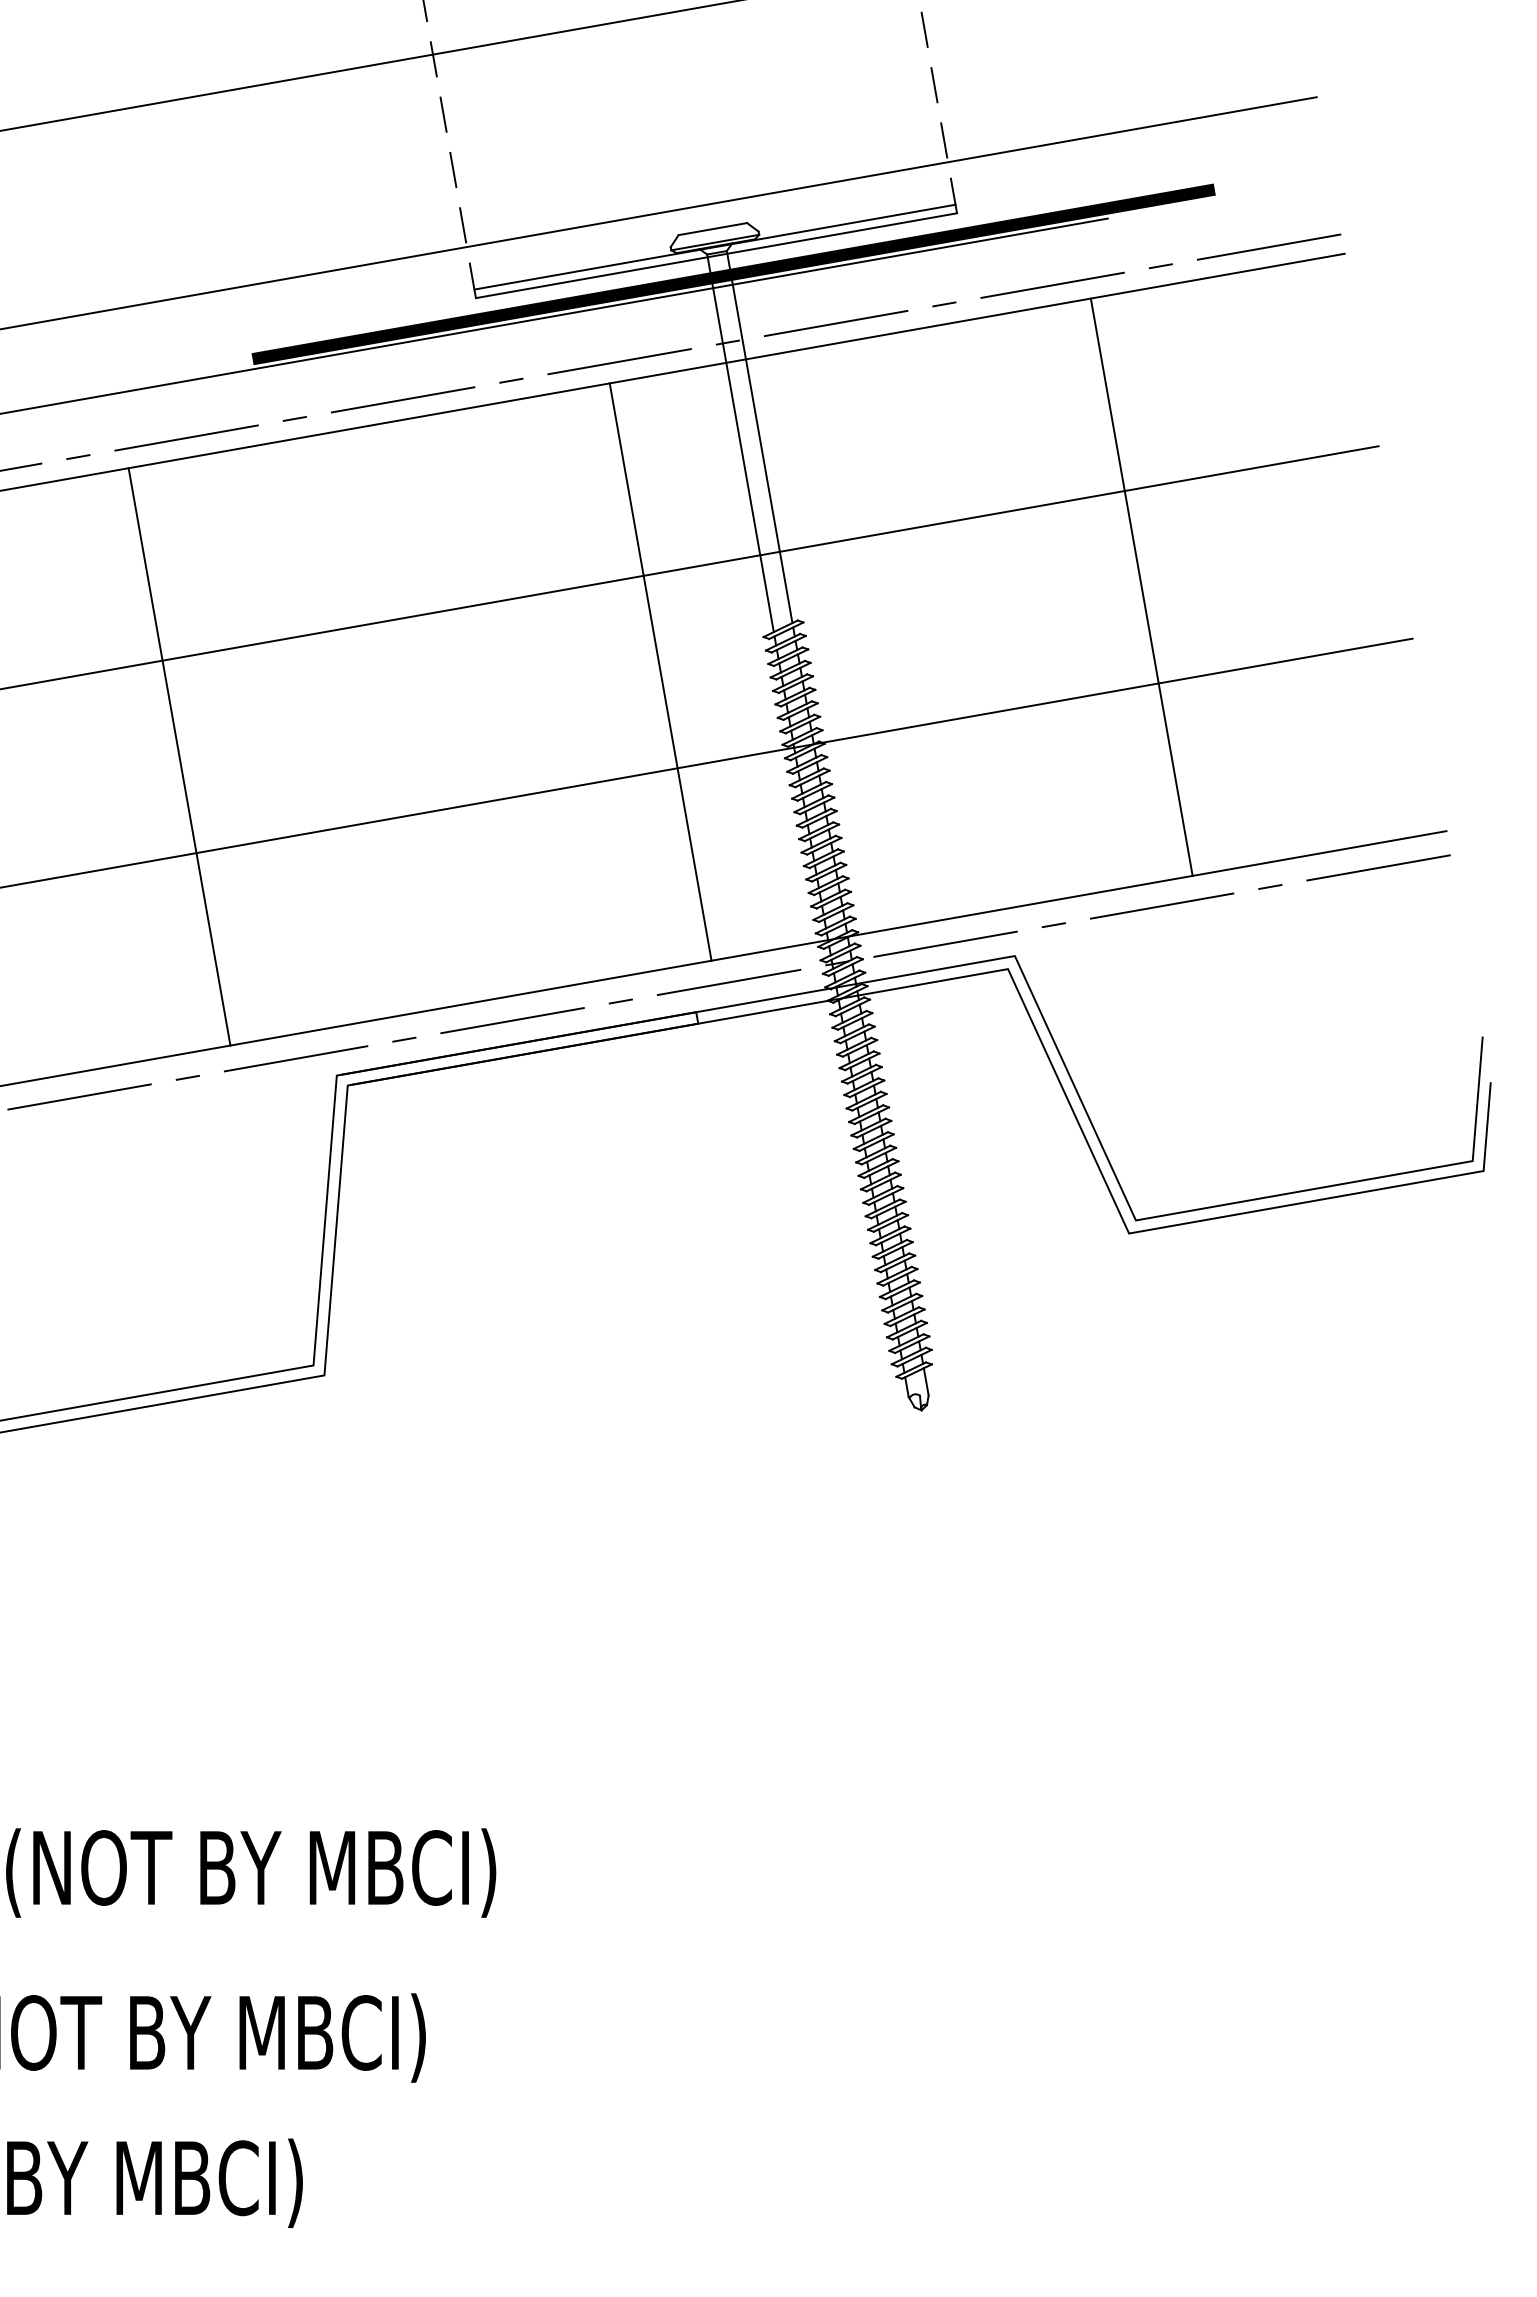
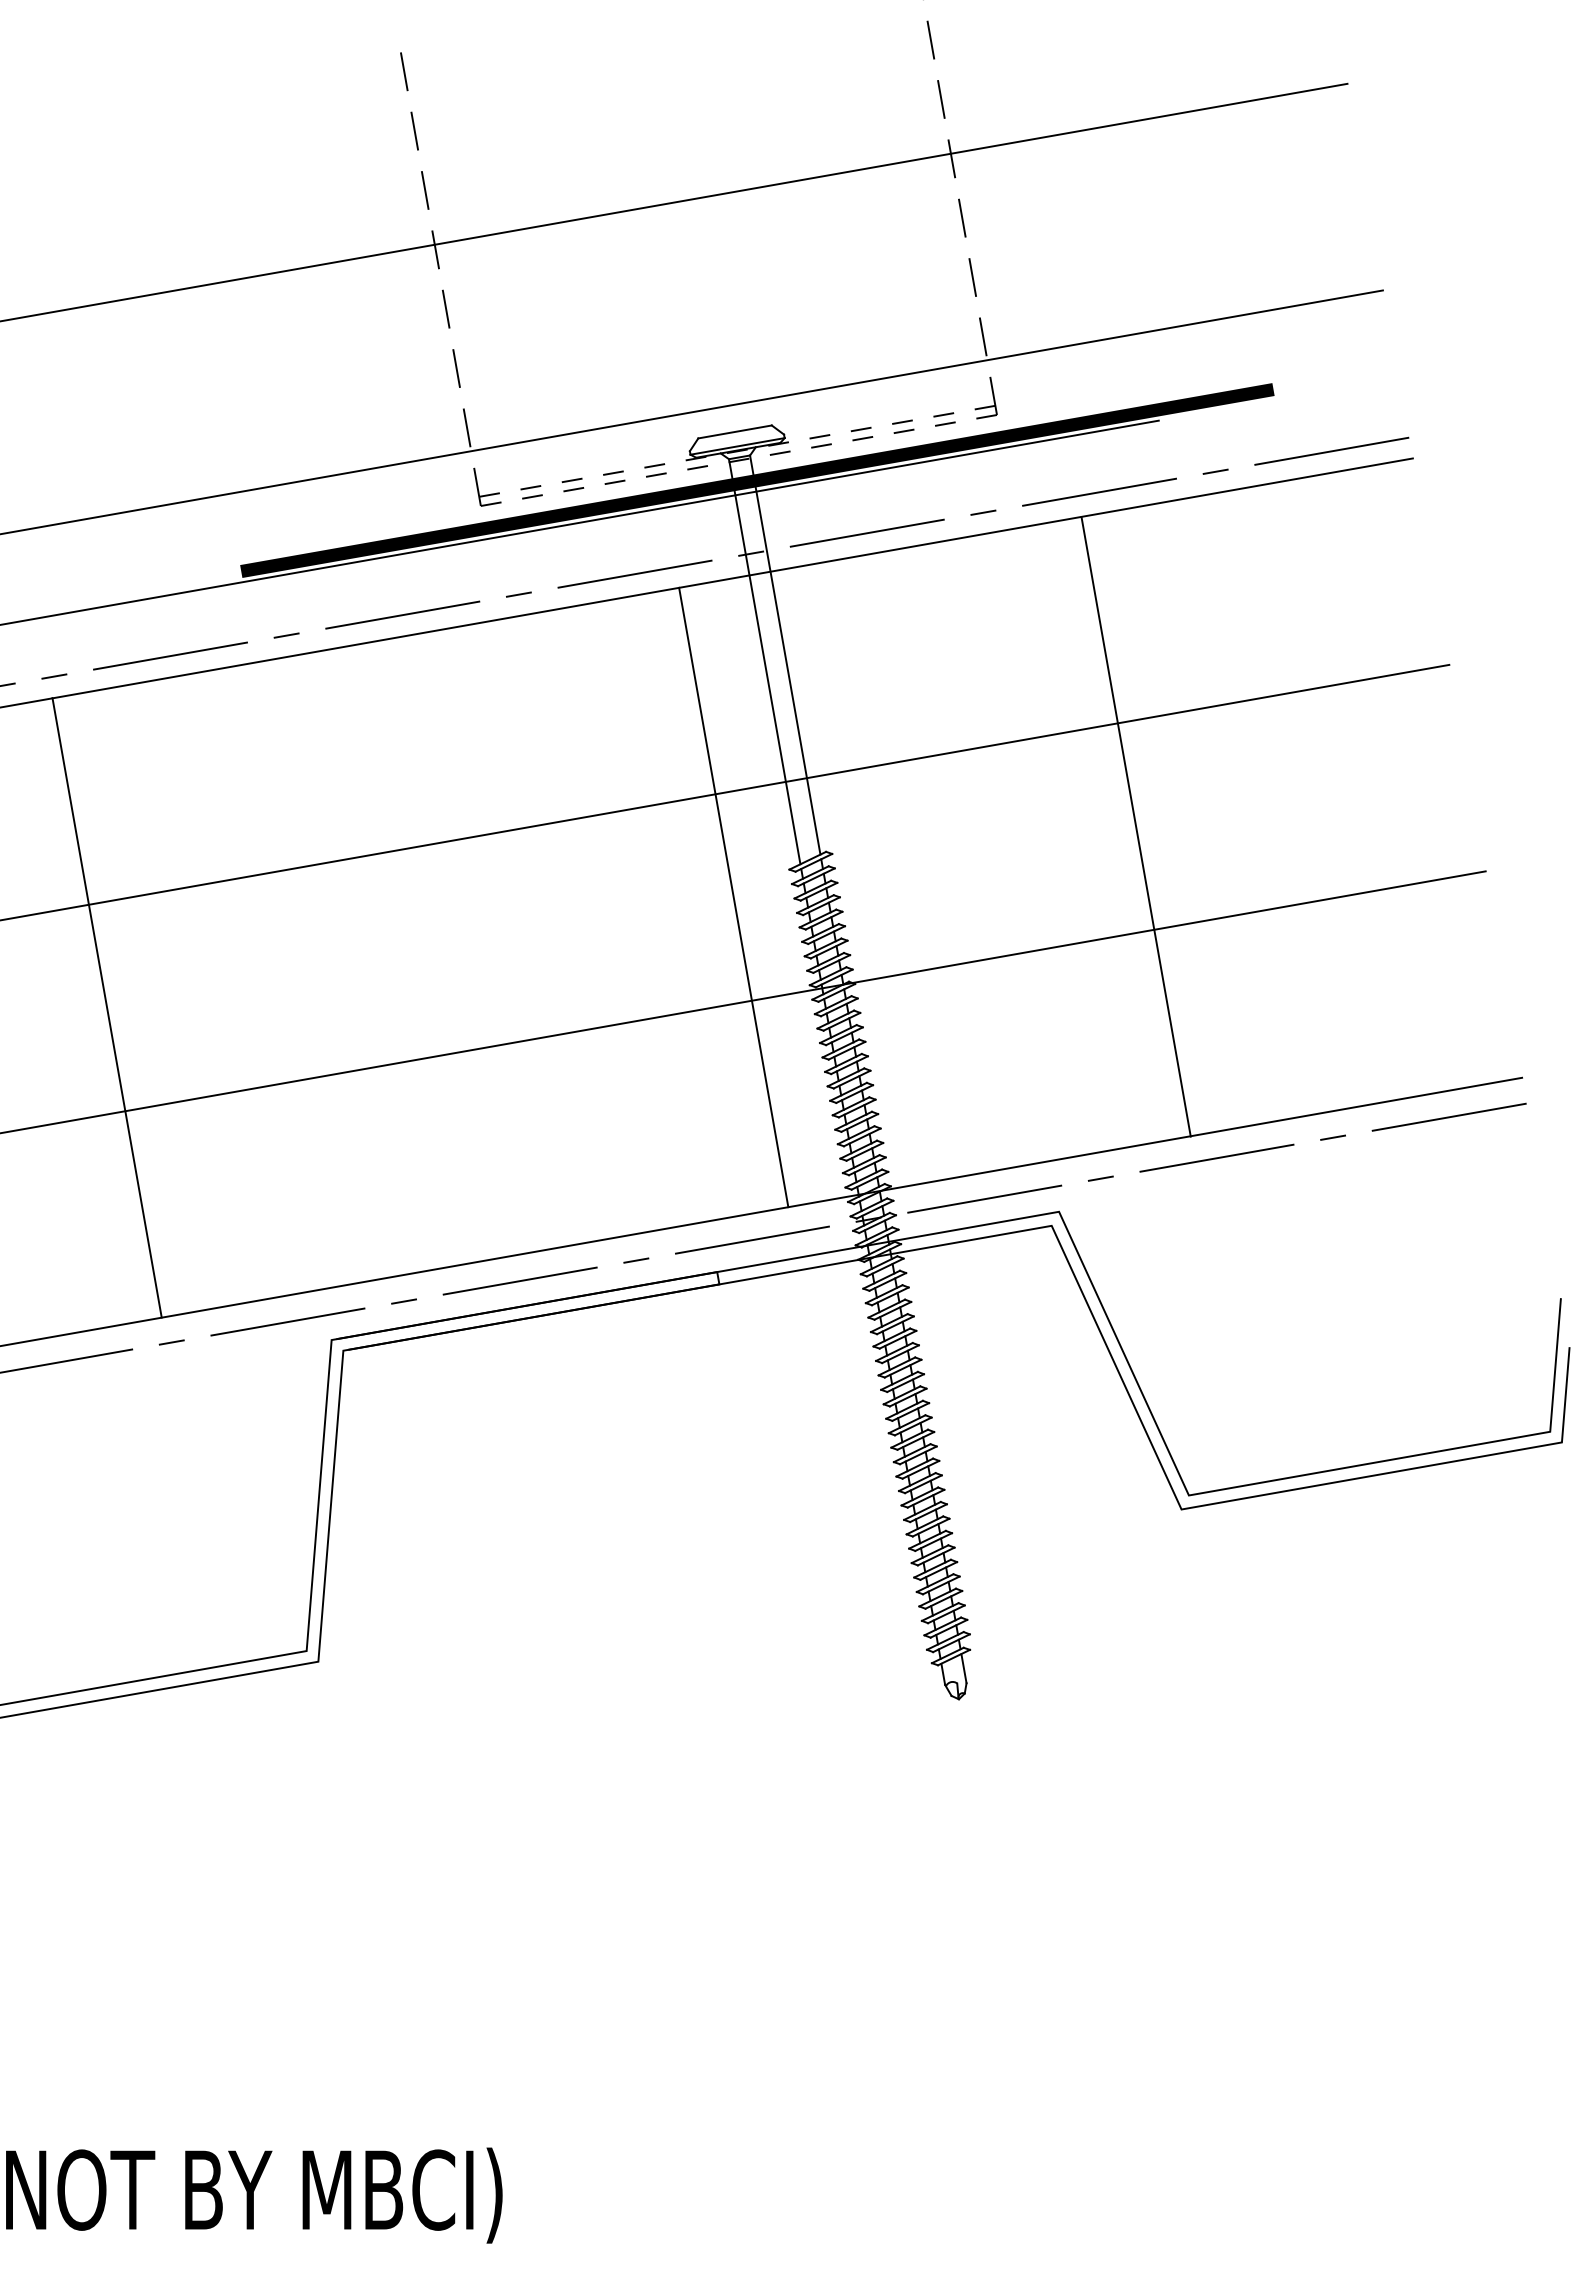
line: (714, 247) -> (736, 451), solid -> dashed
line: (715, 255) -> (737, 460), solid -> dashed
line: (1141, 586) -> (1135, 826), moved
line: (660, 671) -> (733, 896), moved
line: (179, 756) -> (107, 1007), moved

